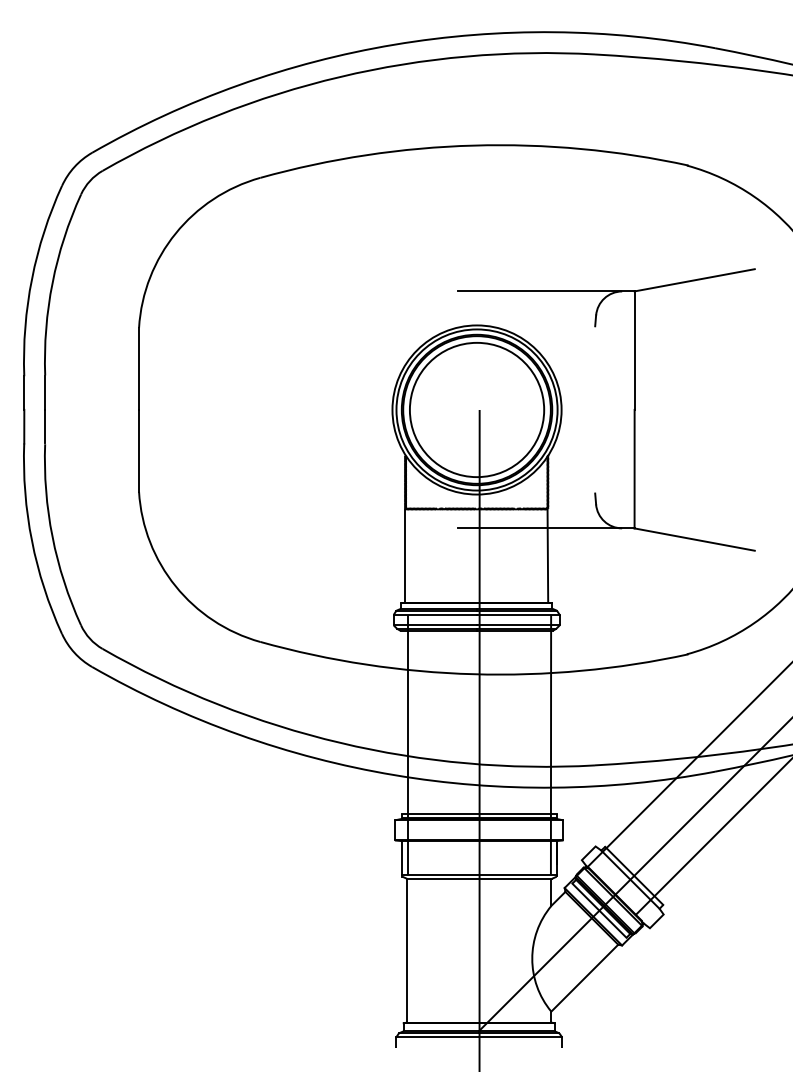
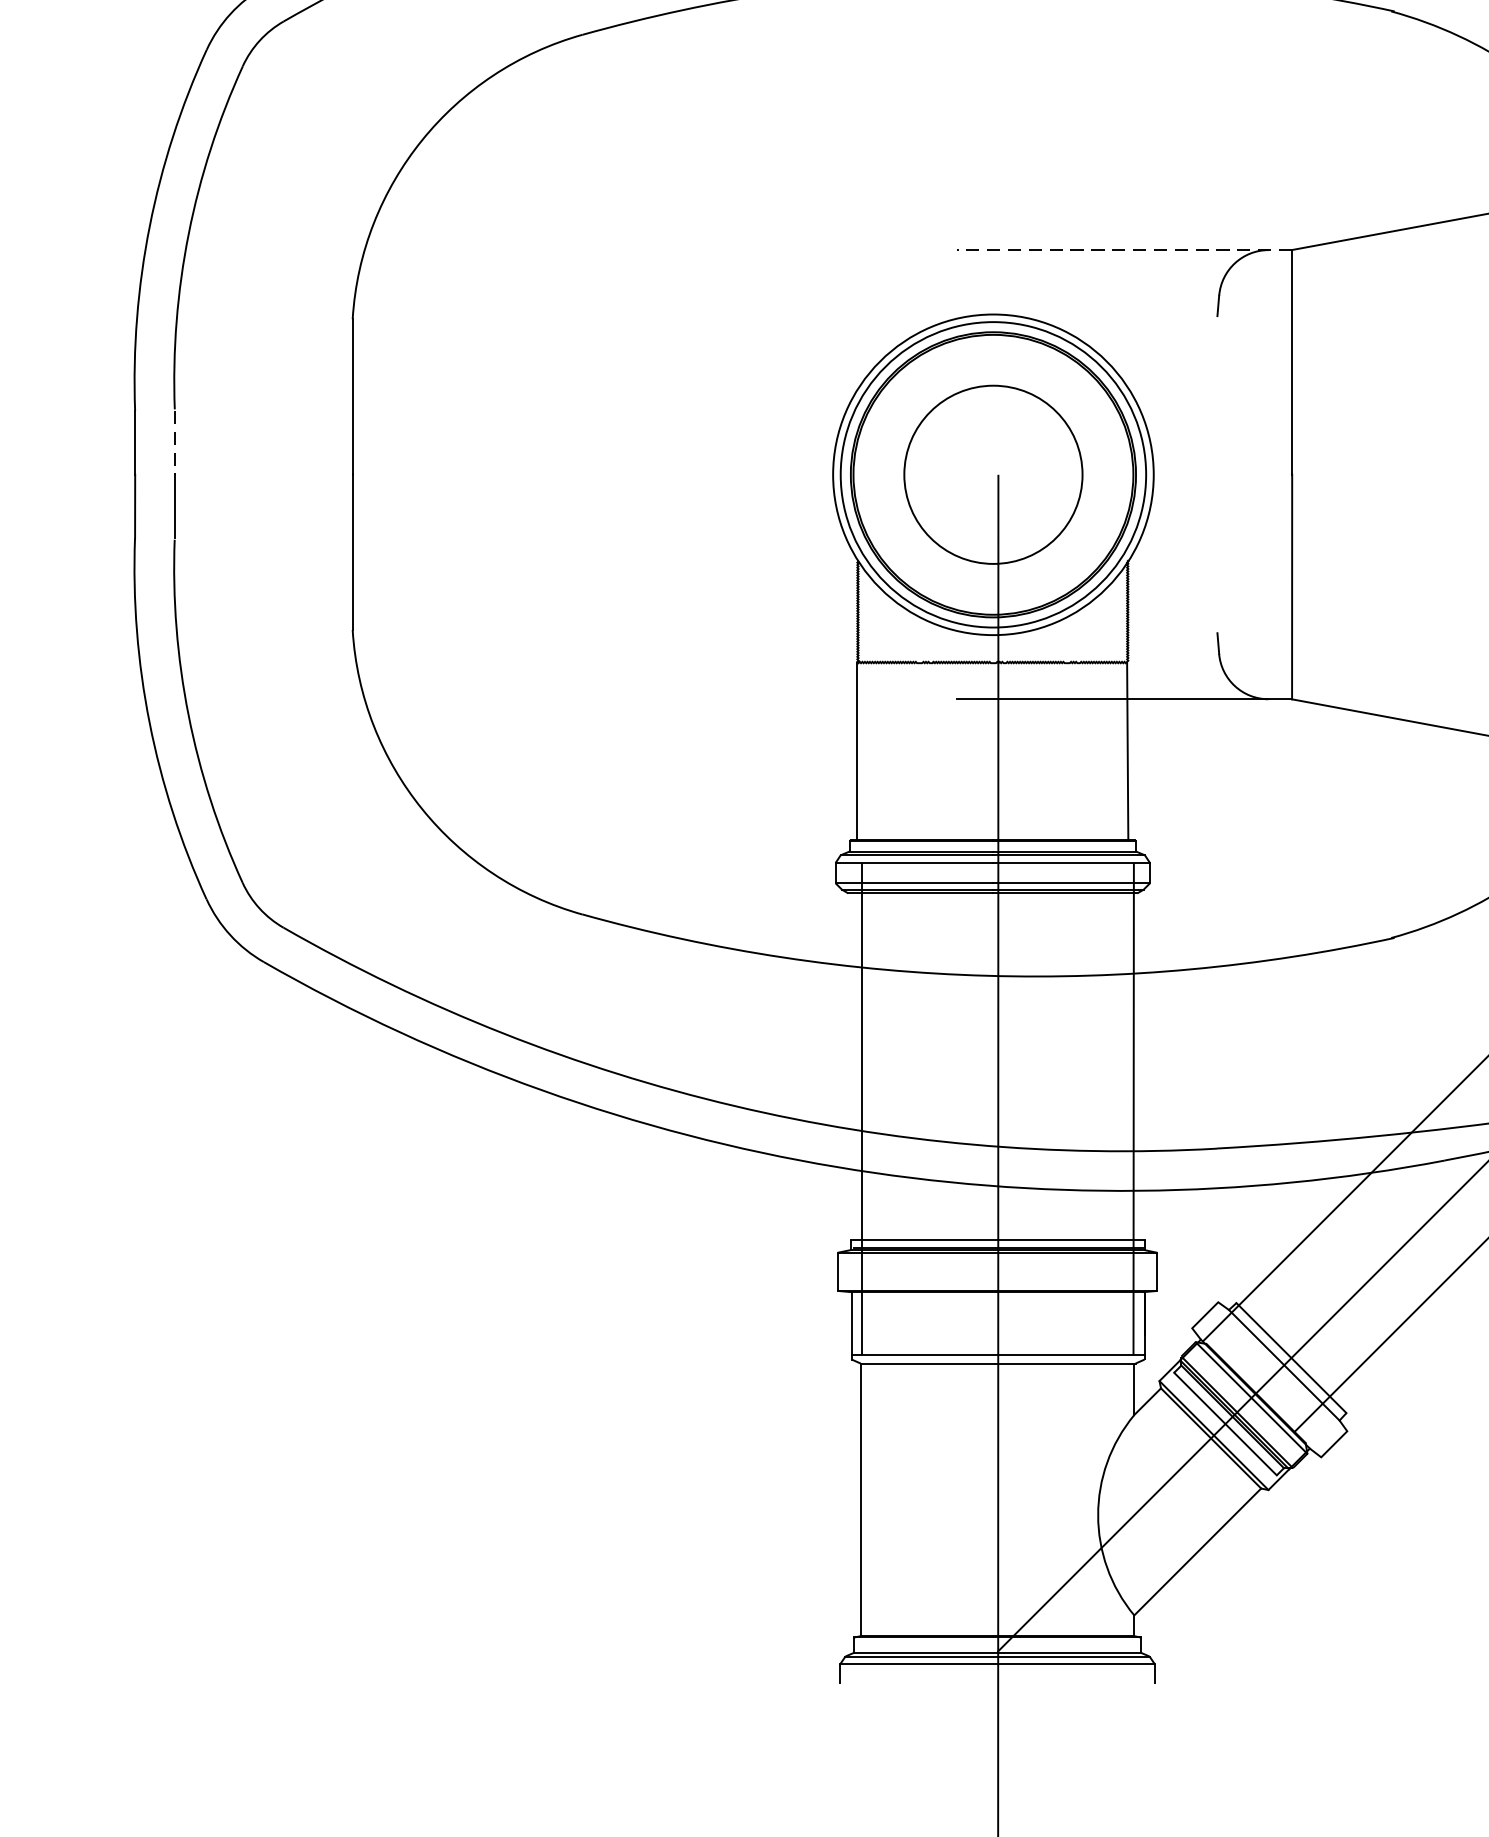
line: (545, 291) -> (1123, 250), solid -> dashed
line: (45, 393) -> (175, 443), solid -> dashed
circle: (476, 409) -> (992, 473), size x0.7

